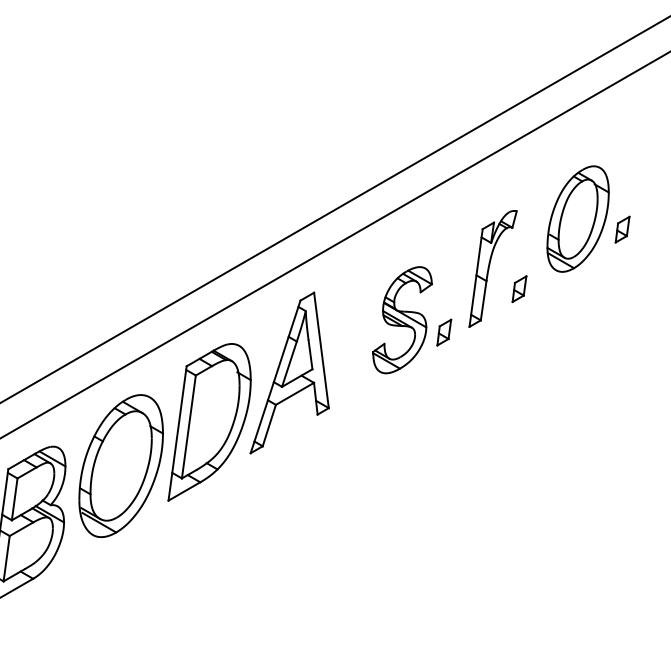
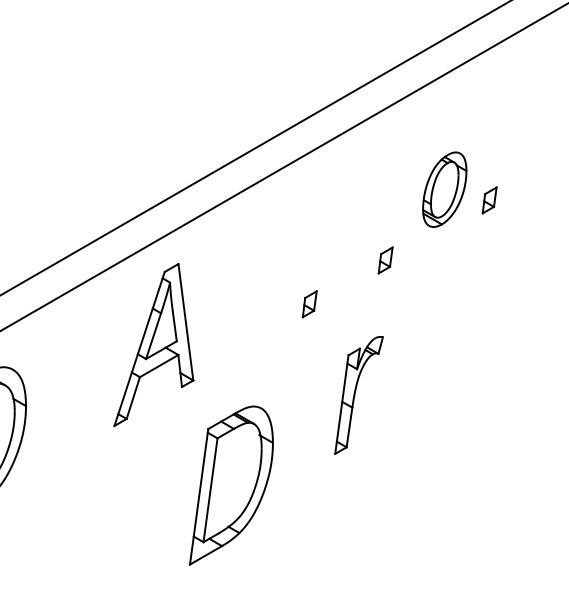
part: (577, 218) -> (444, 189), size x0.7
part: (492, 268) -> (358, 394), moved
part: (402, 320) -> (267, 292), removed
part: (209, 422) -> (231, 485), moved

